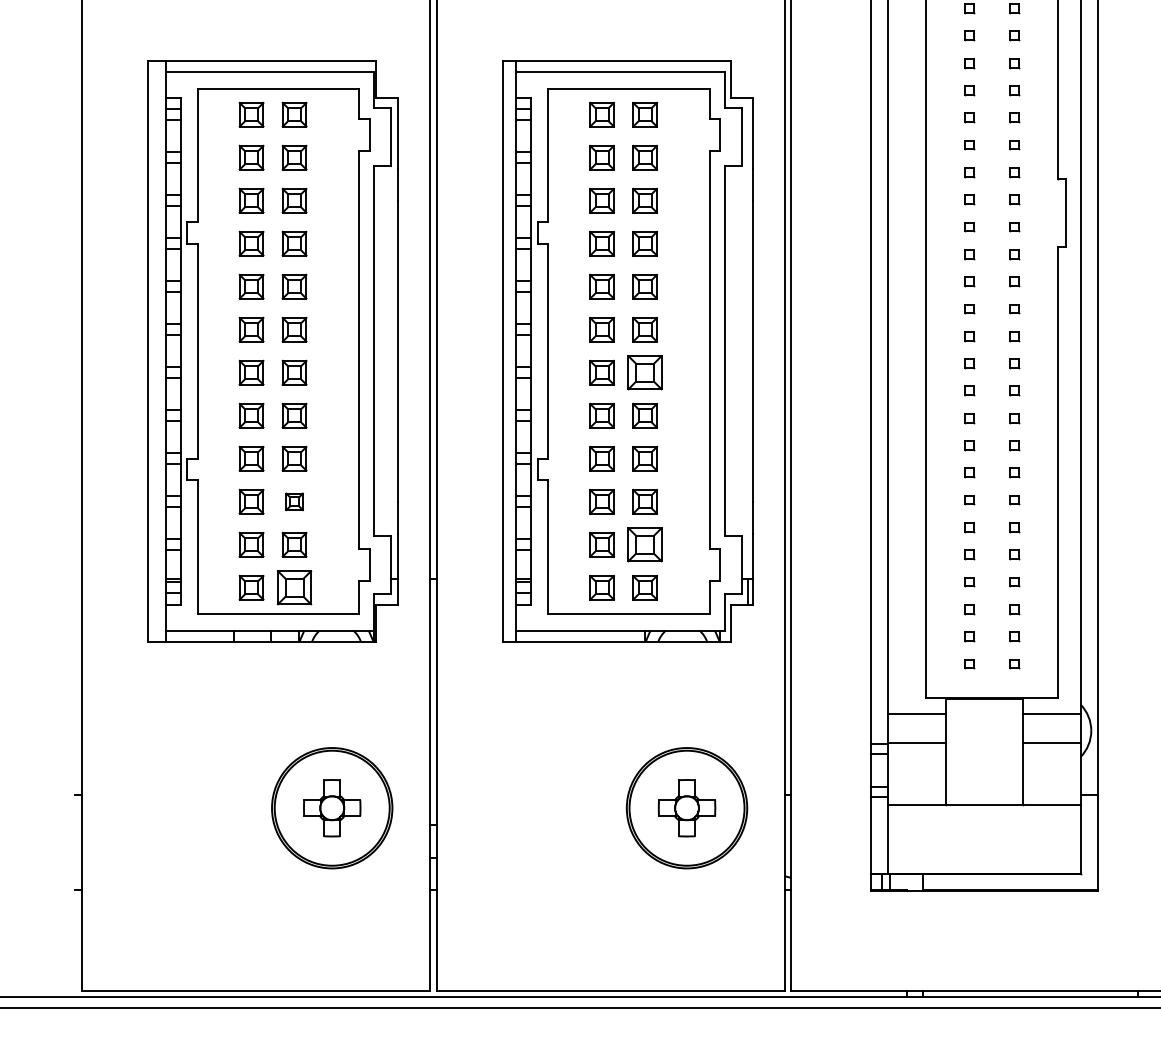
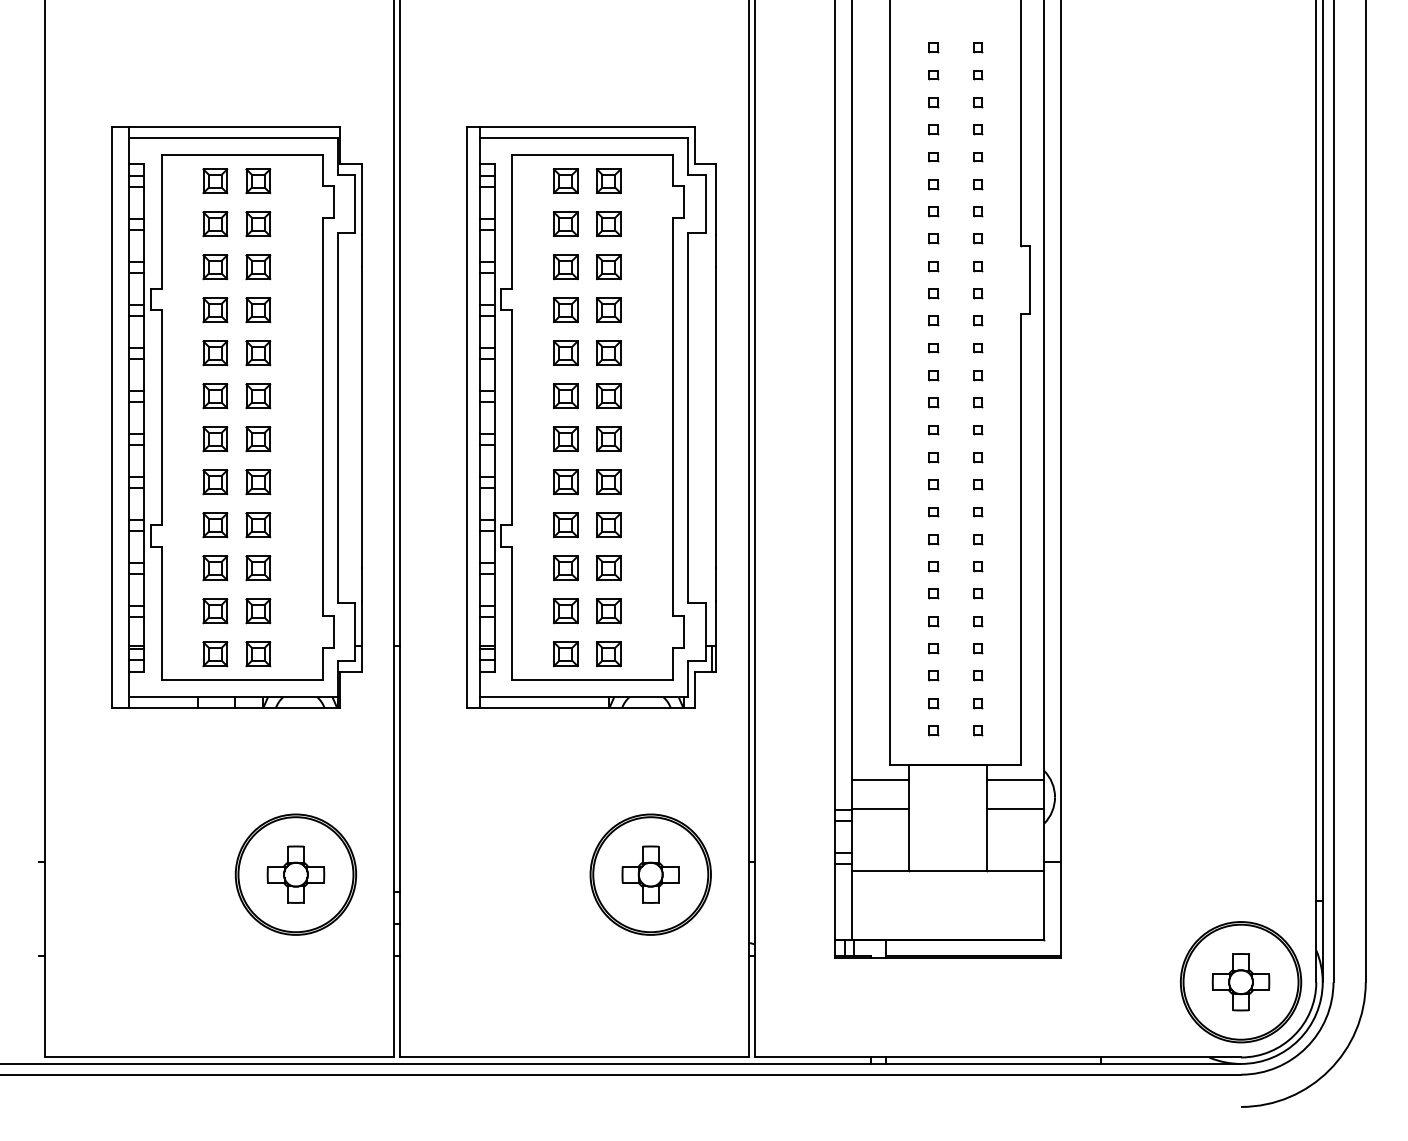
part: (644, 373) -> (608, 439), size x0.71
part: (294, 502) -> (258, 568), size x1.43
part: (644, 545) -> (608, 611), size x0.71
part: (294, 588) -> (258, 654), size x0.71

